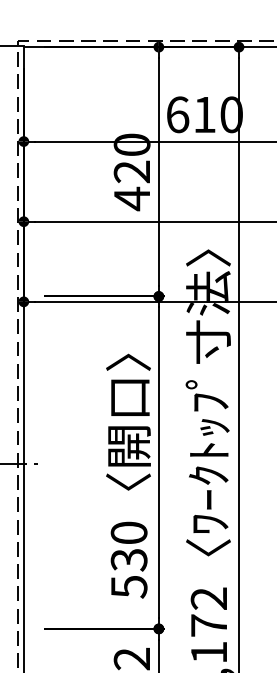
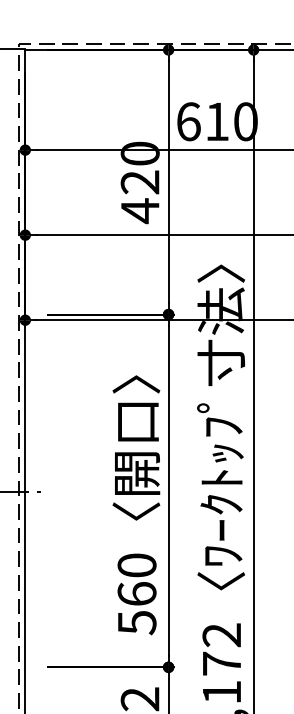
text: (128, 560) -> (136, 594), 530 -> 560

